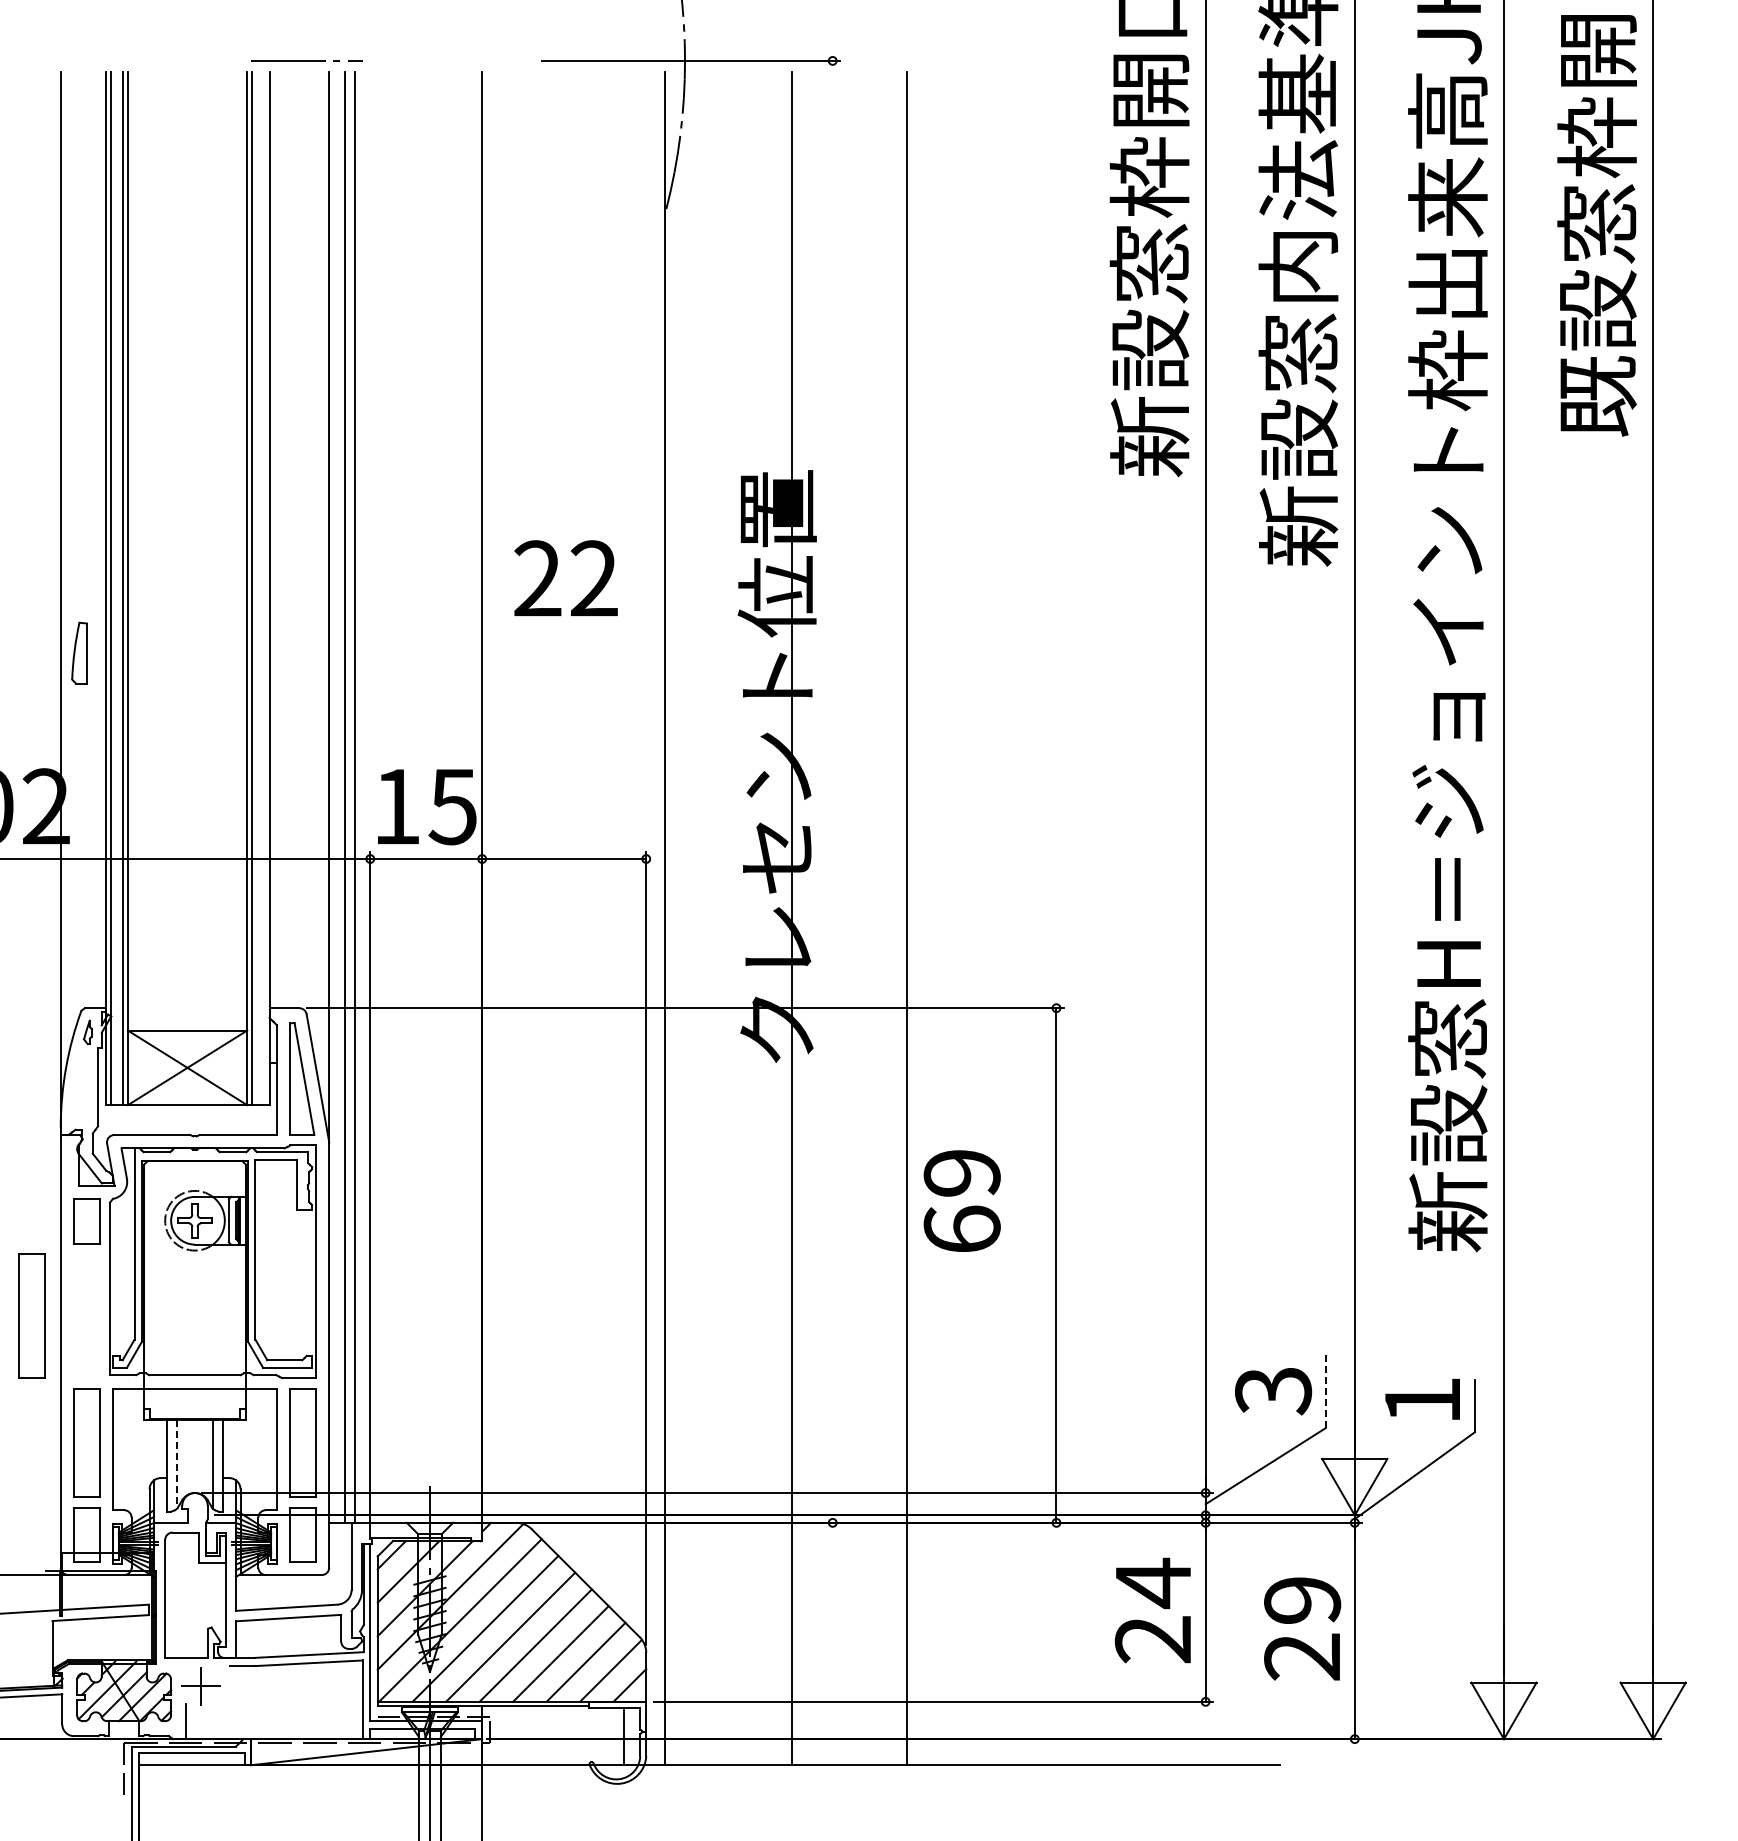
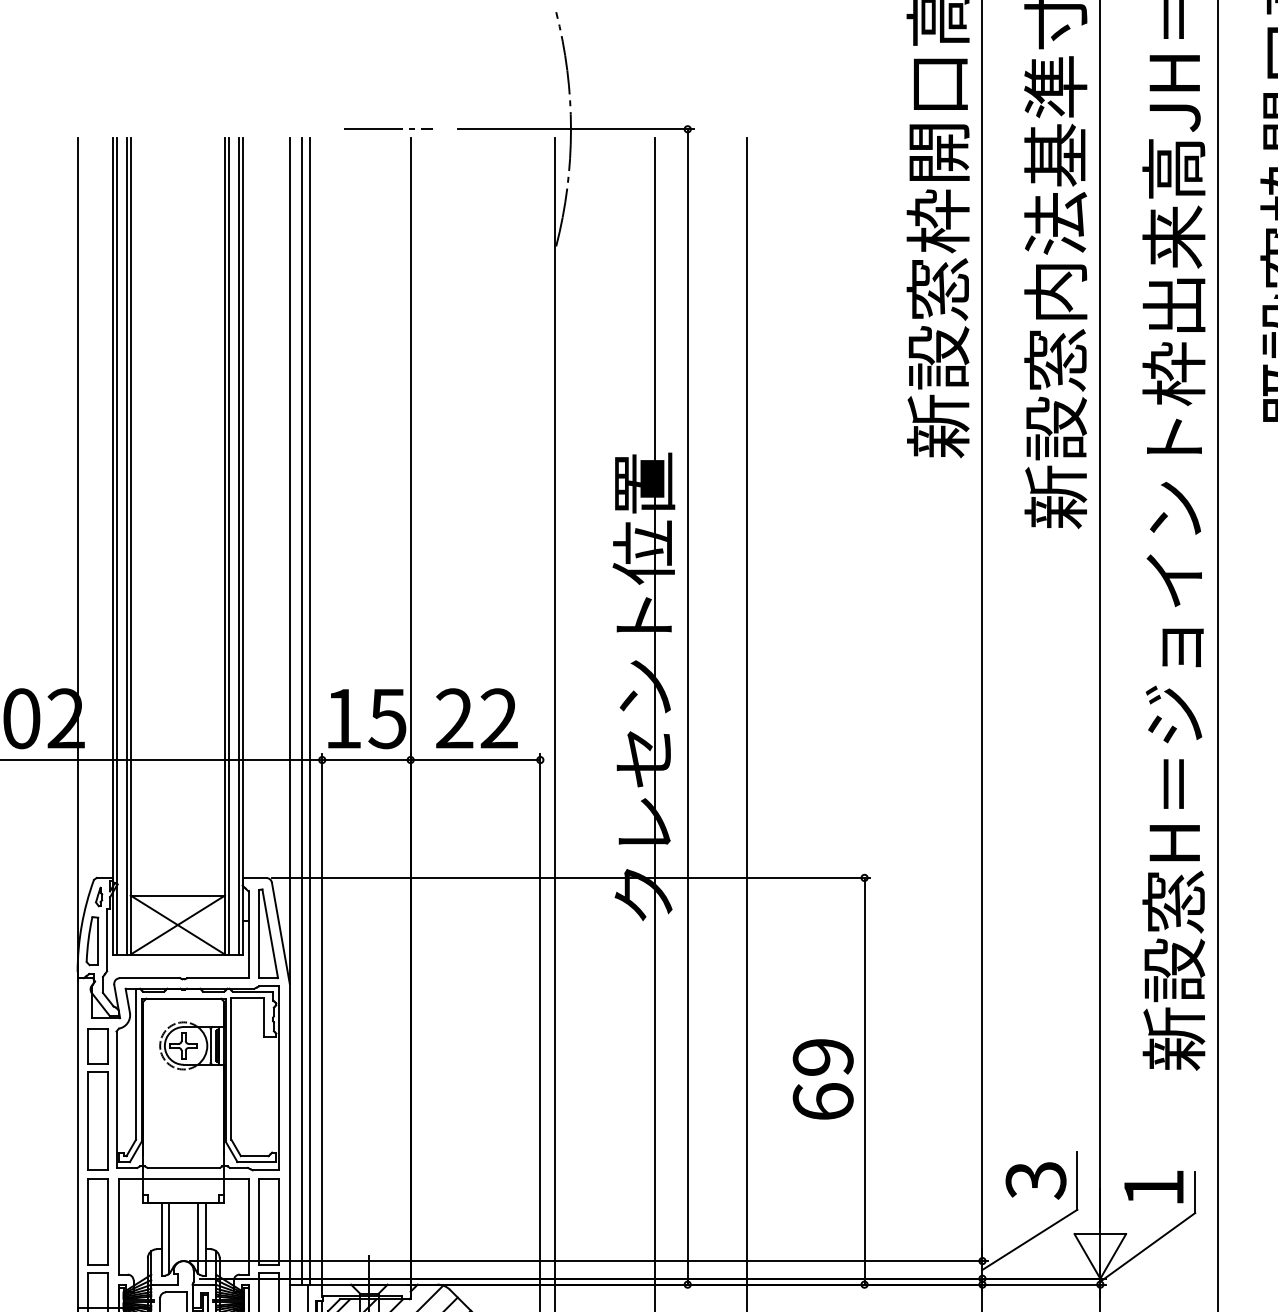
line: (306, 60) -> (388, 128), moved
text: (565, 577) -> (476, 717), moved
line: (264, 588) -> (238, 546), added
part: (79, 652) -> (92, 940), moved
line: (832, 791) -> (687, 706), added
text: (961, 1200) -> (822, 1078), moved
part: (31, 1315) -> (97, 1120), moved
line: (1325, 1391) -> (1077, 1180), dashed -> solid
line: (176, 1464) -> (169, 1238), dashed -> solid

